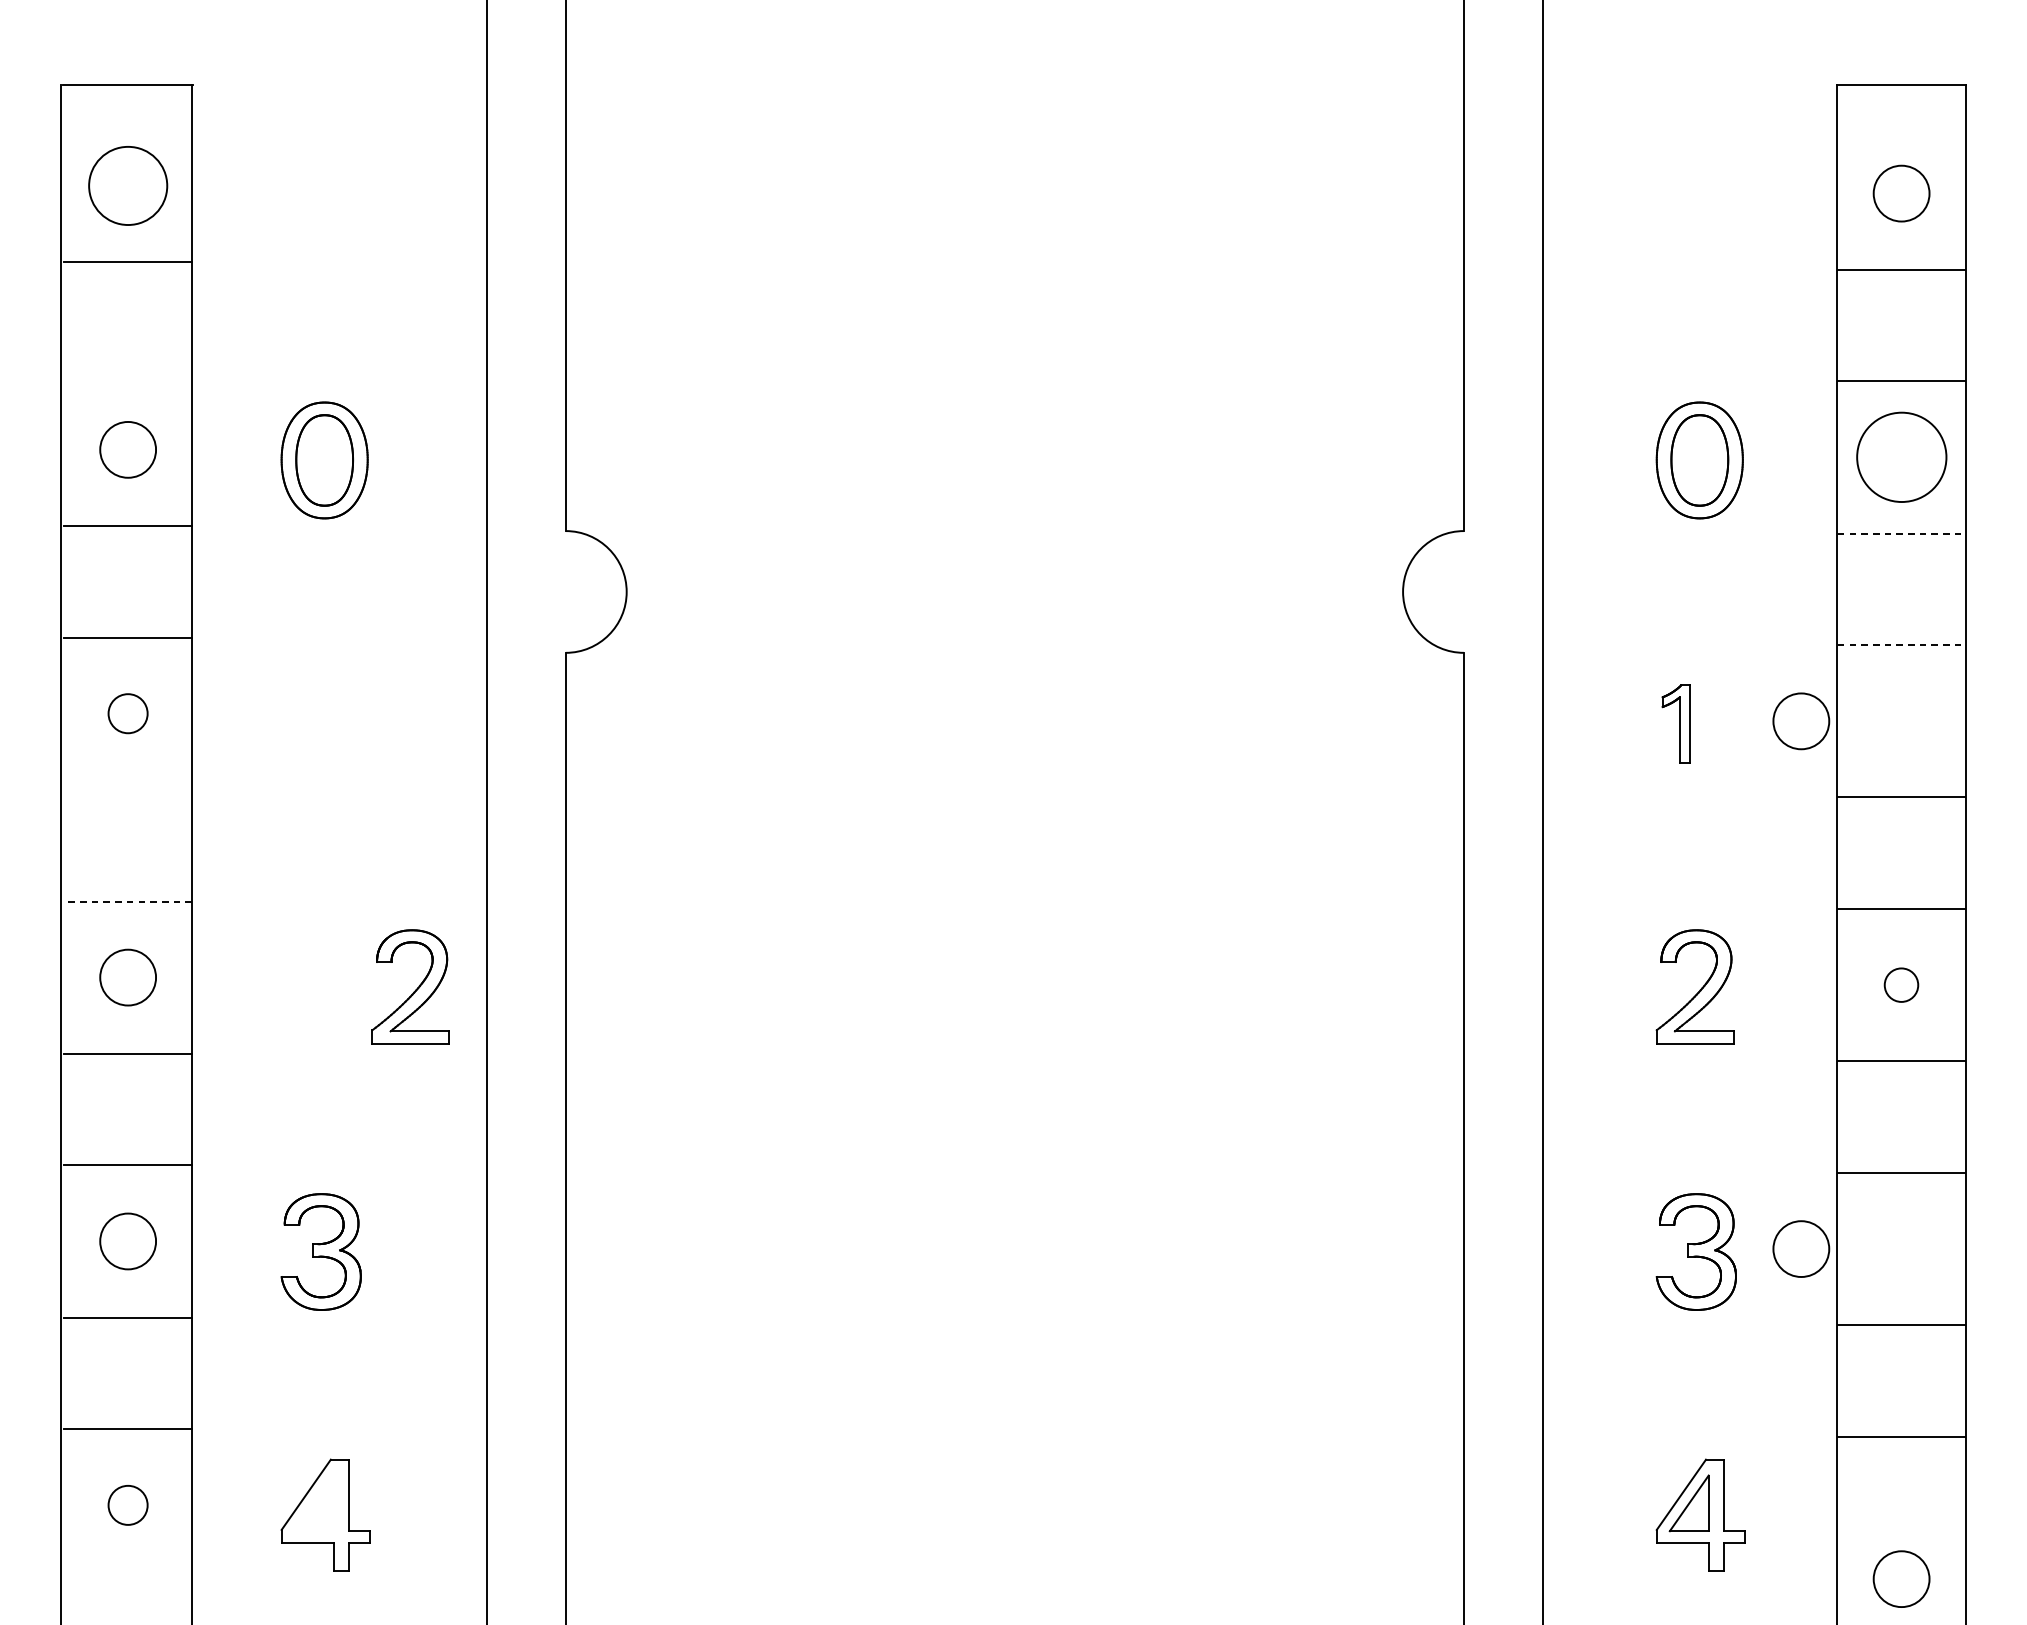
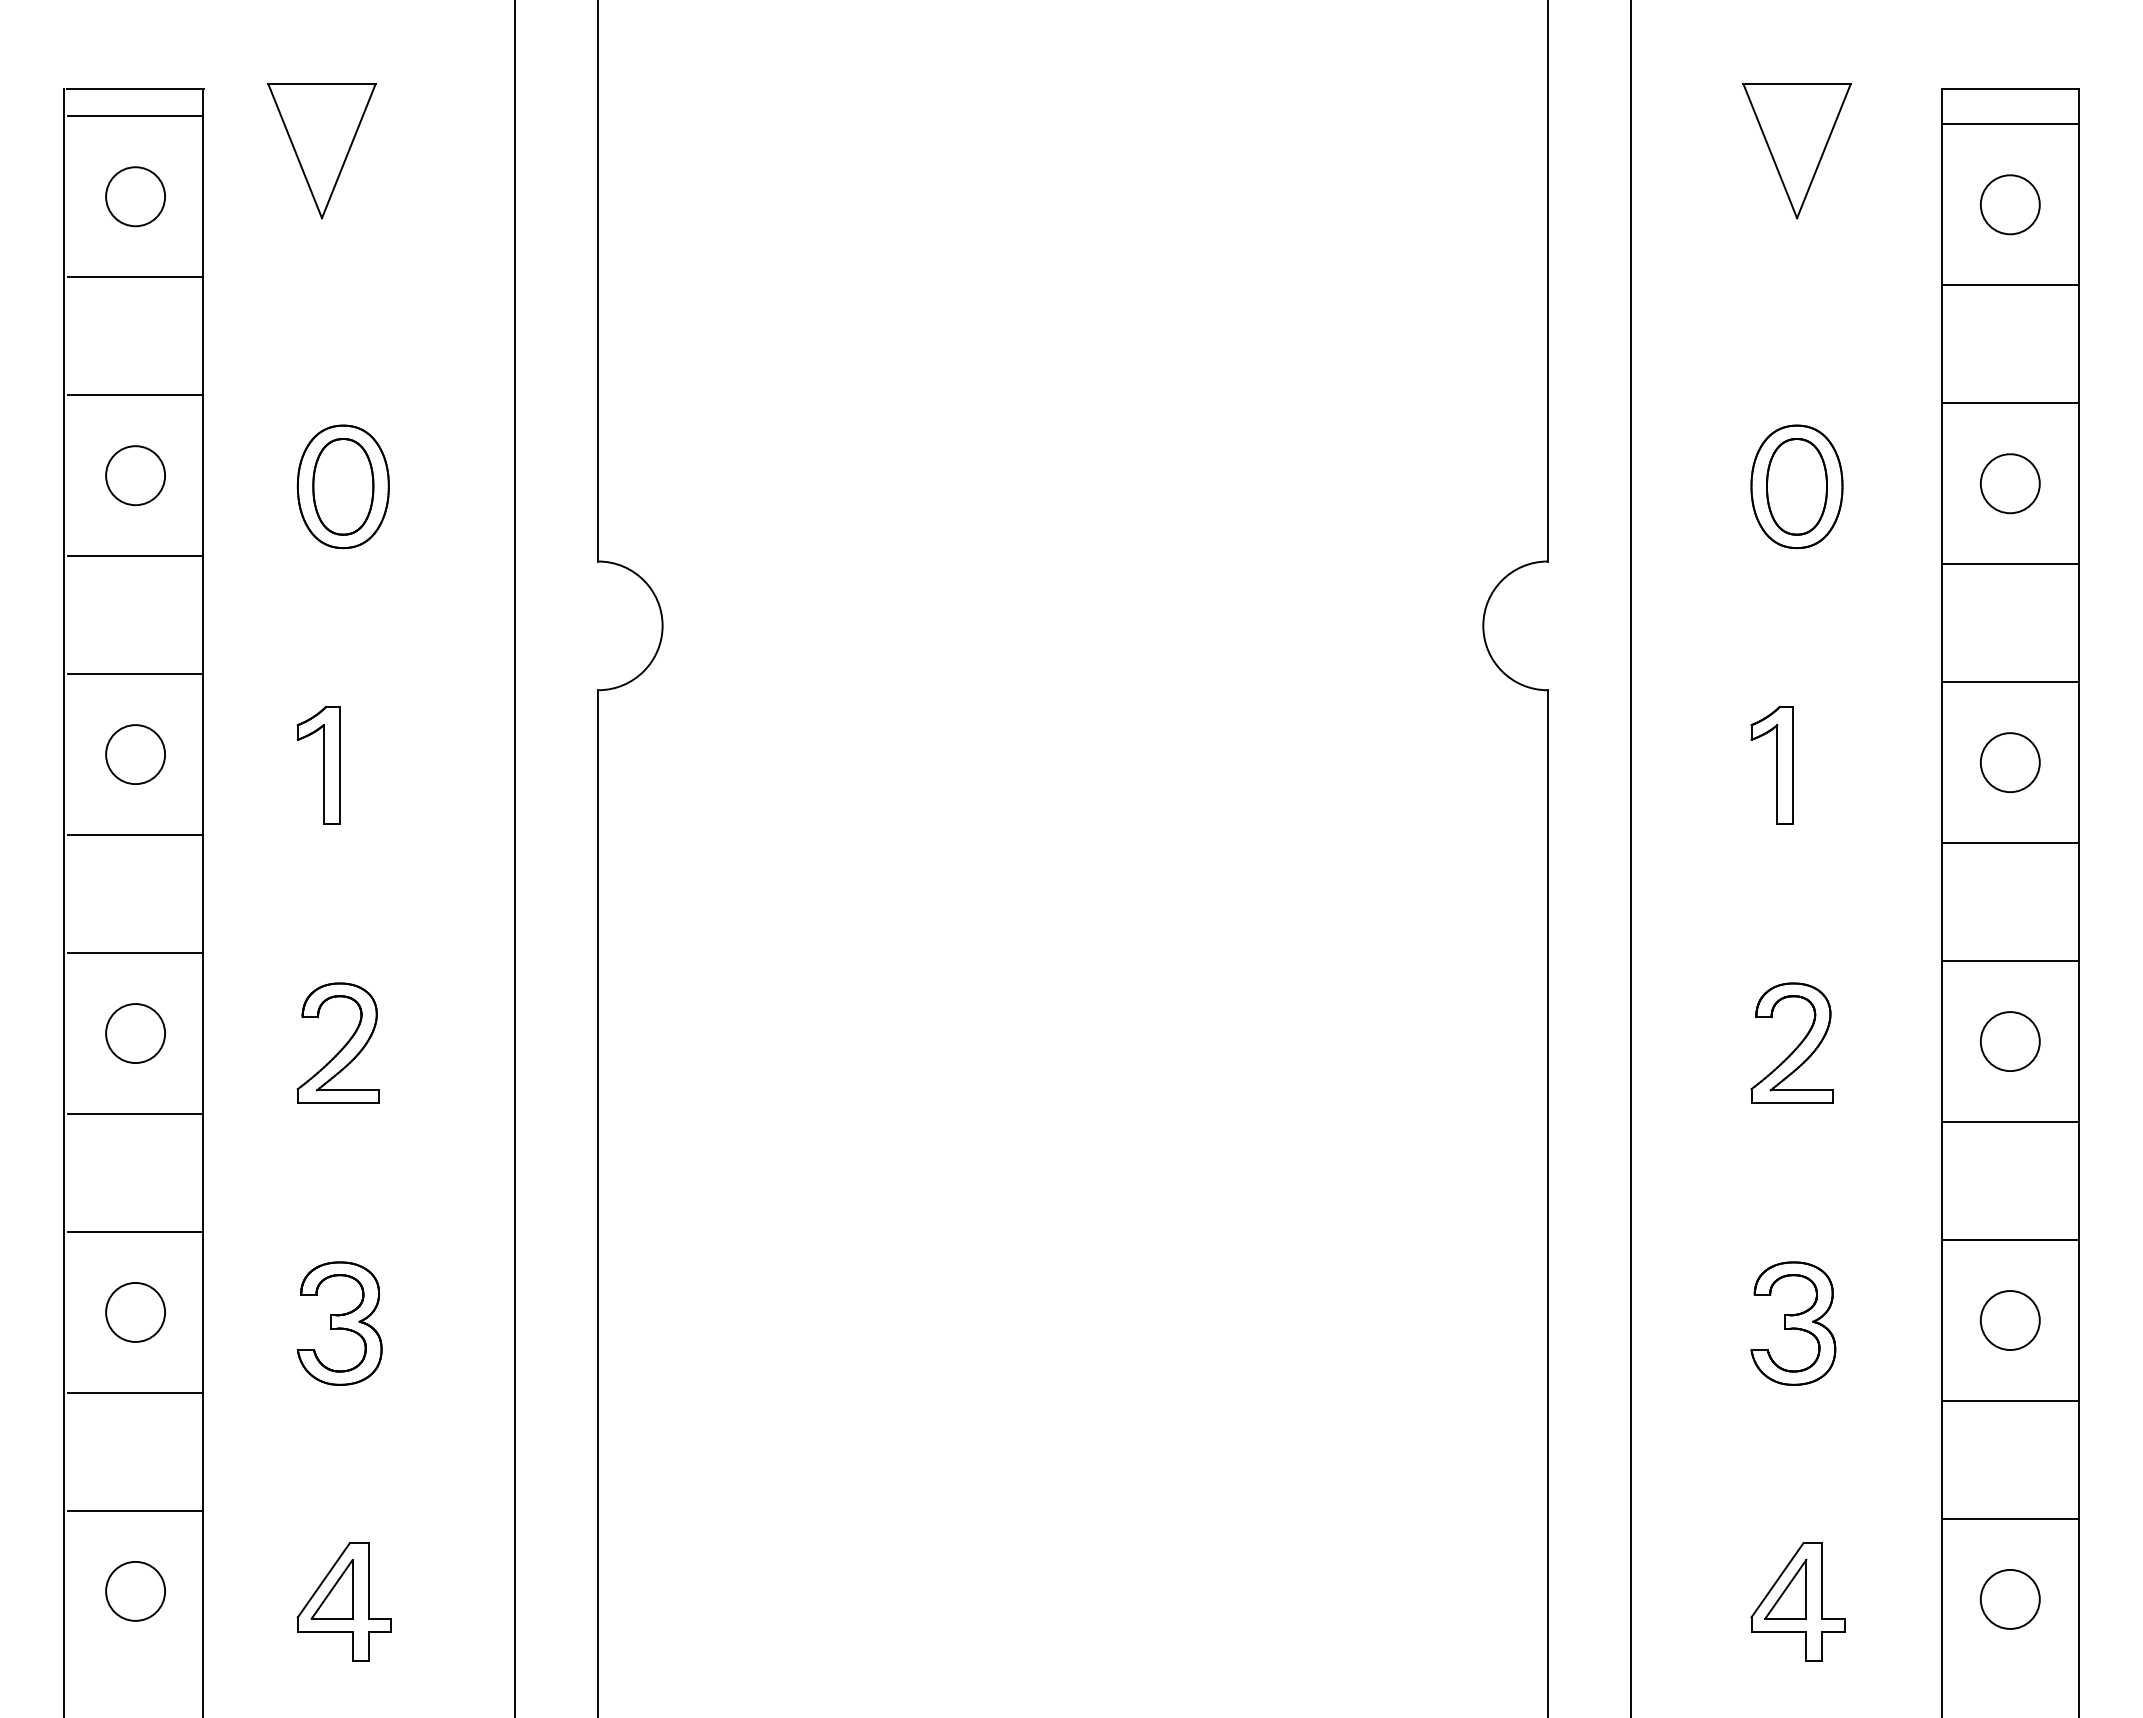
line: (128, 110) -> (135, 116), added
line: (1900, 117) -> (2009, 124), added
part: (304, 143) -> (321, 151), added
part: (1699, 143) -> (1796, 151), added
circle: (128, 185) -> (135, 196), size x0.71
line: (128, 374) -> (135, 395), added
circle: (1900, 457) -> (2009, 483), size x0.62
line: (1901, 533) -> (2010, 564), dashed -> solid
line: (1901, 645) -> (2010, 682), dashed -> solid
circle: (128, 713) -> (135, 754), size x1.43
circle: (1800, 721) -> (2009, 762), moved
part: (301, 724) -> (318, 765), added
part: (1675, 724) -> (1771, 765), size x1.43
line: (128, 790) -> (135, 835), added
line: (128, 901) -> (135, 953), dashed -> solid
circle: (1900, 985) -> (2009, 1041), size x1.67
part: (414, 990) -> (342, 1047), moved
circle: (1800, 1249) -> (2009, 1320), moved
part: (313, 1502) -> (331, 1588), added
circle: (128, 1505) -> (135, 1591), size x1.43
circle: (1900, 1579) -> (2009, 1599), moved

